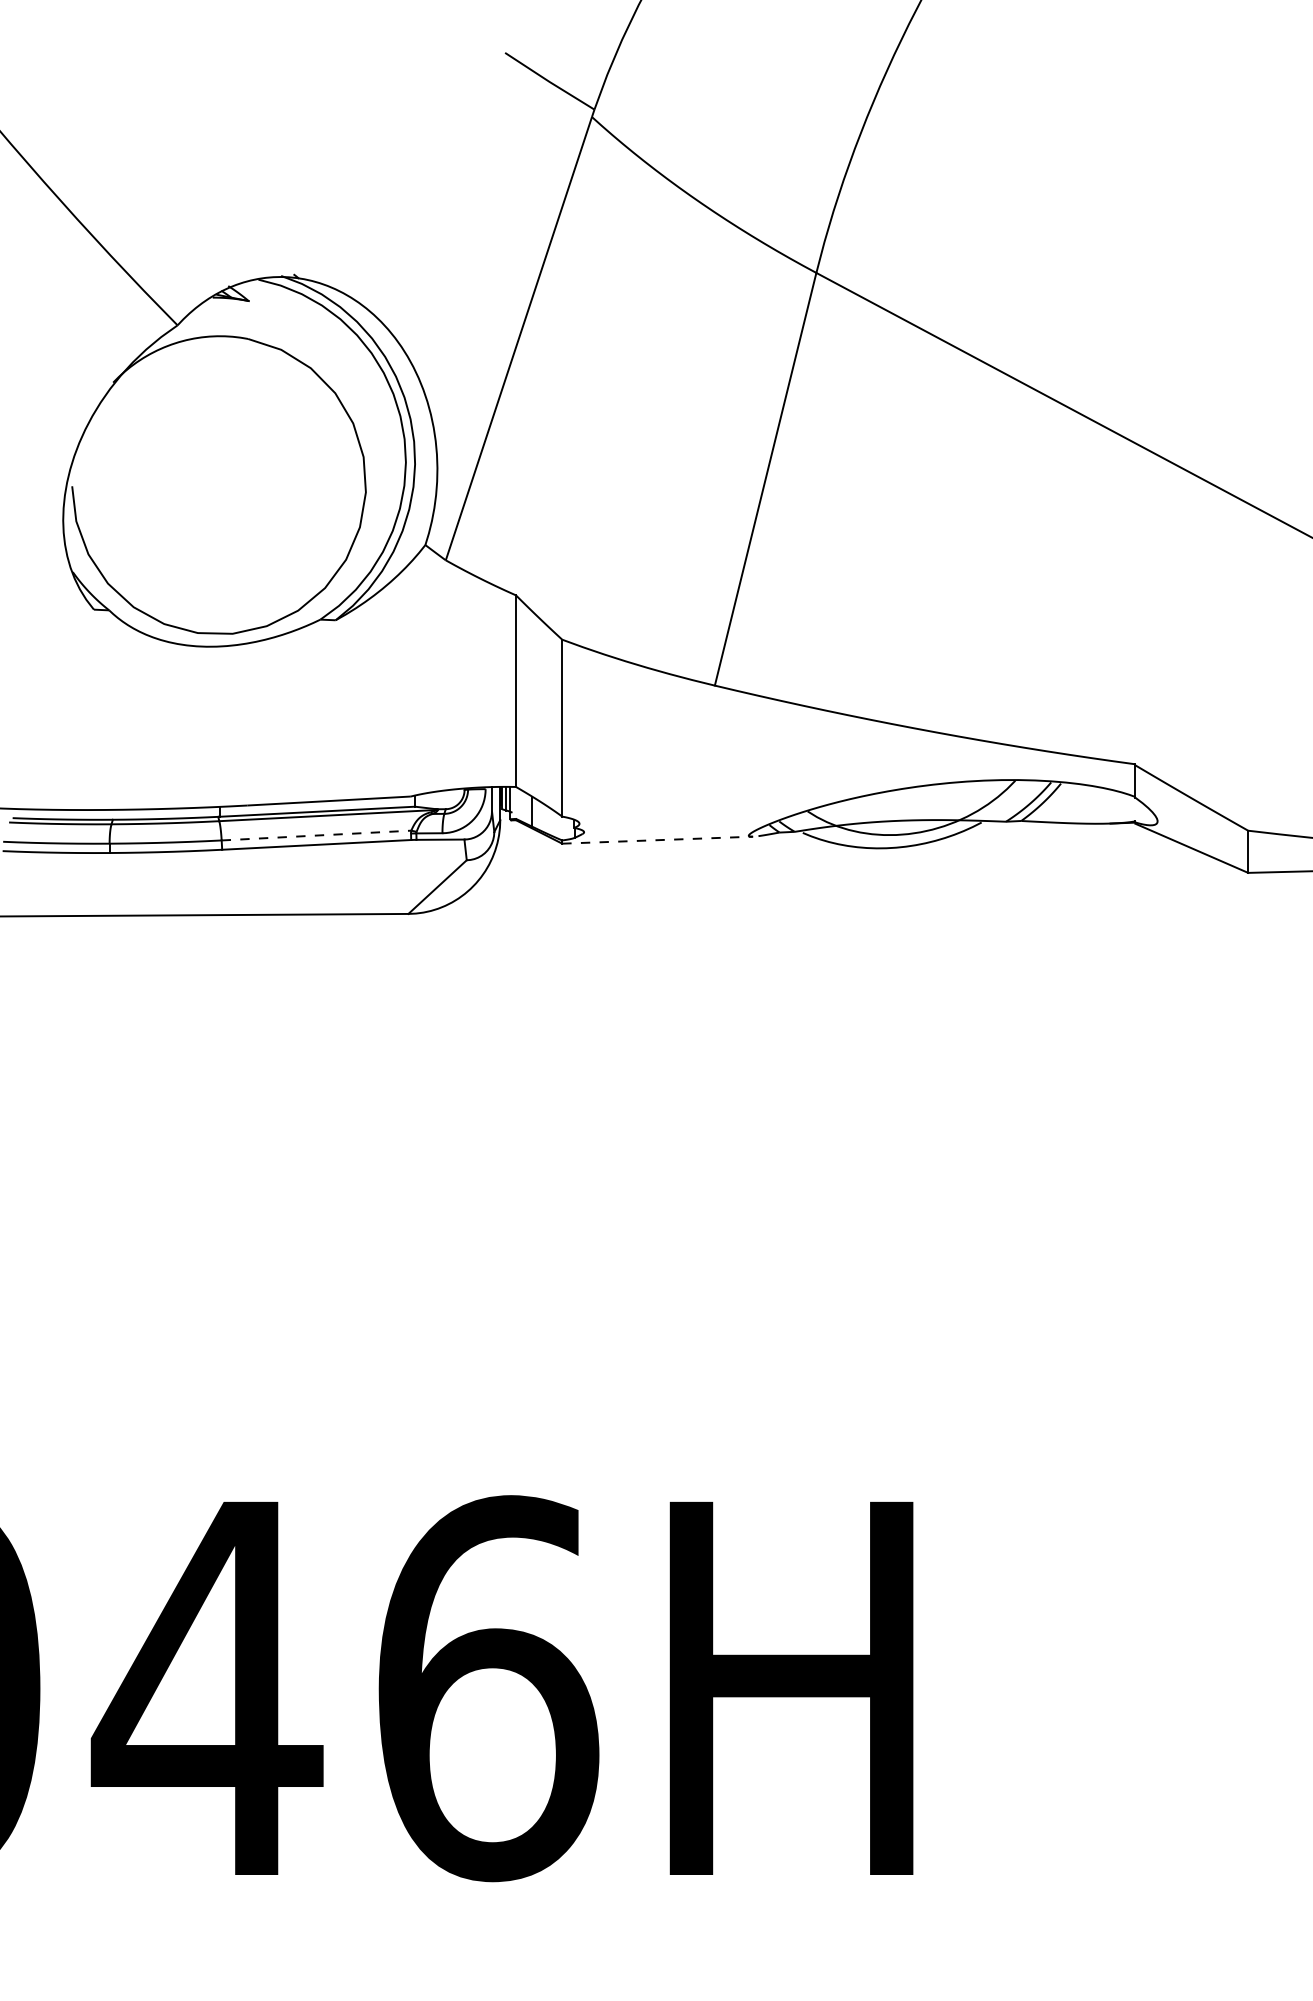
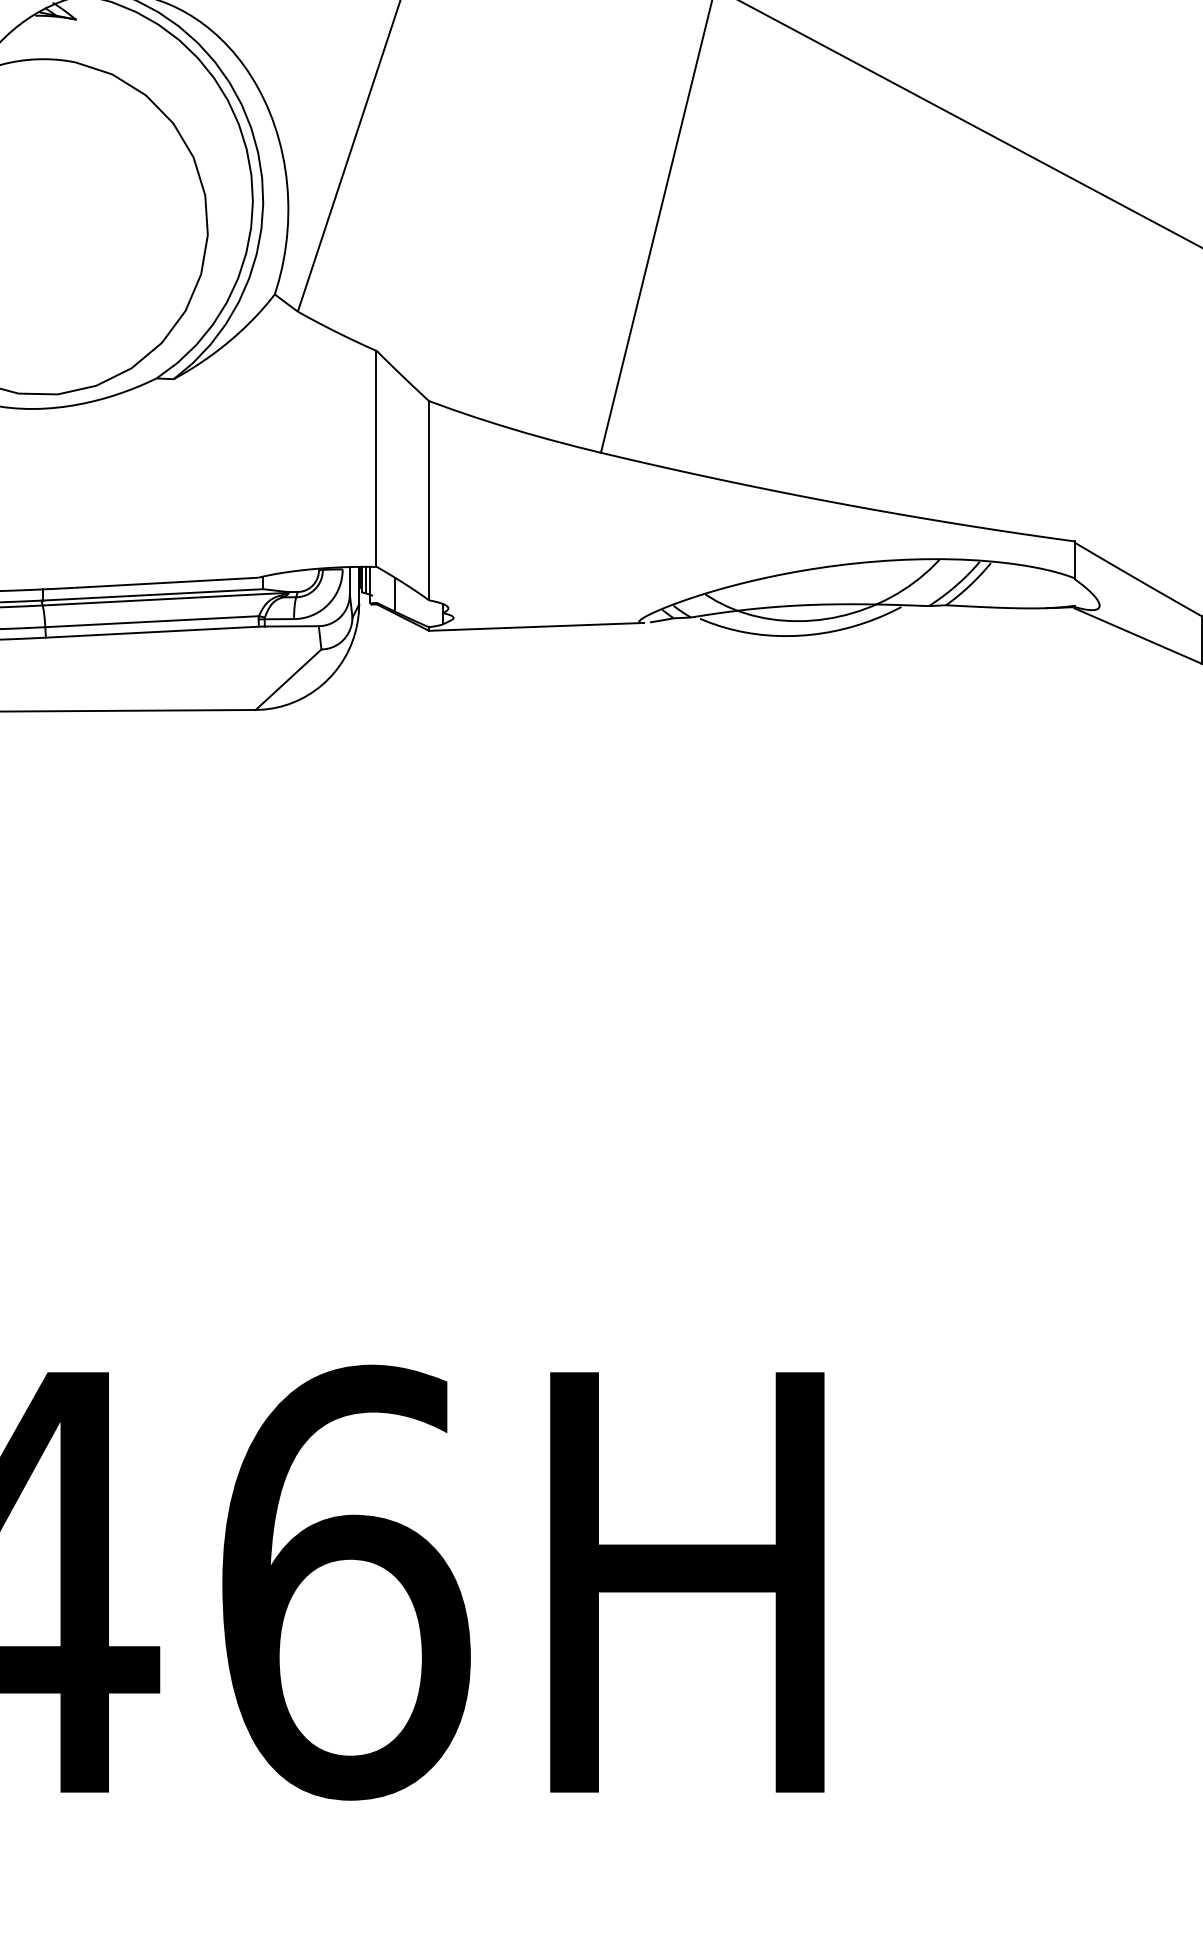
line: (316, 835) -> (152, 621), dashed -> solid
line: (657, 840) -> (536, 627), dashed -> solid

